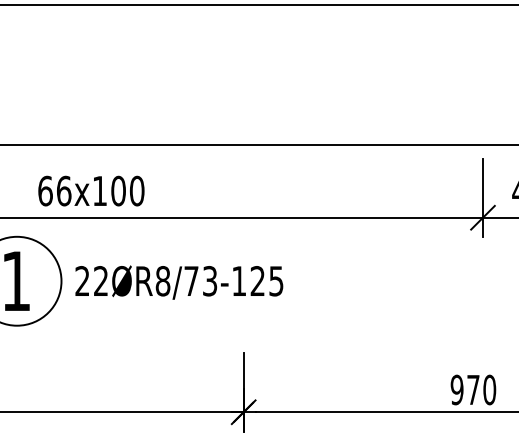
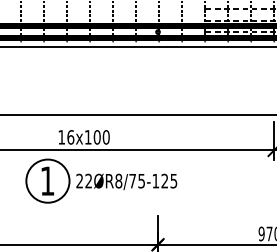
text: (44, 191) -> (61, 137), 66x100 -> 16x100
text: (209, 279) -> (141, 180), 22ØR8/73-125 -> 22ØR8/75-125

